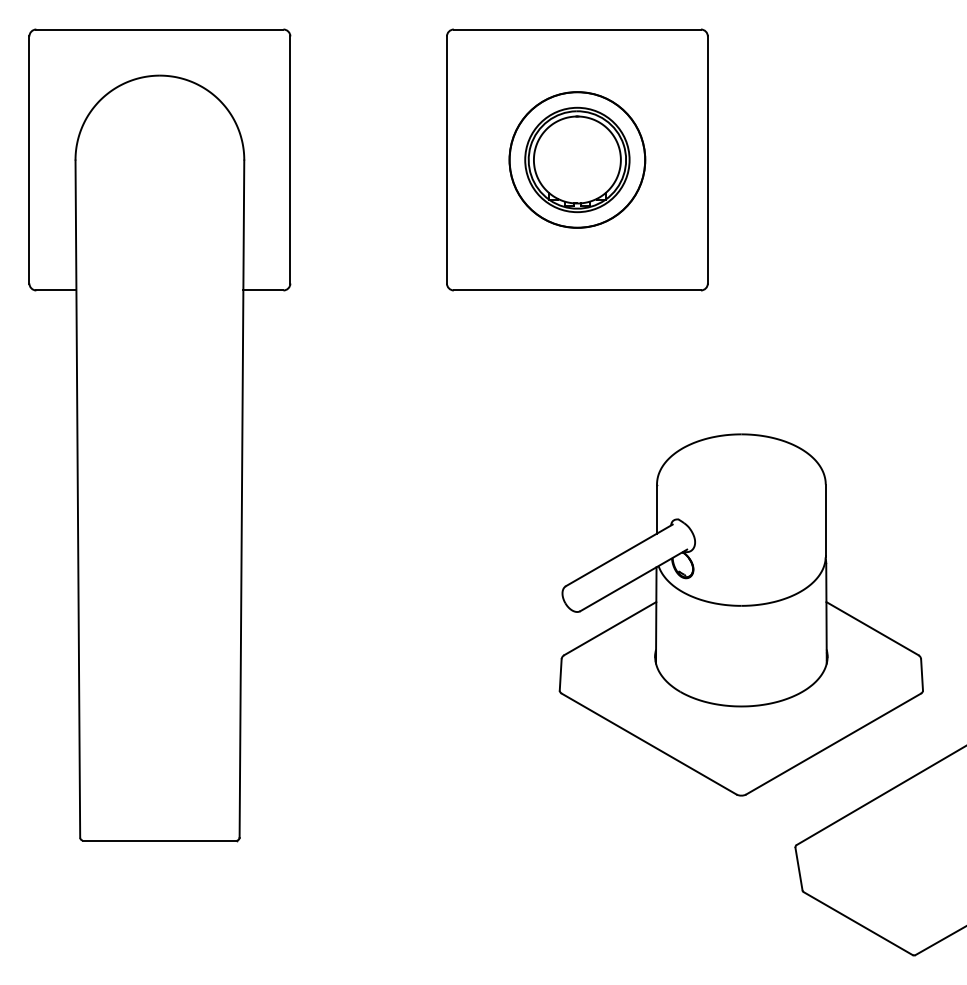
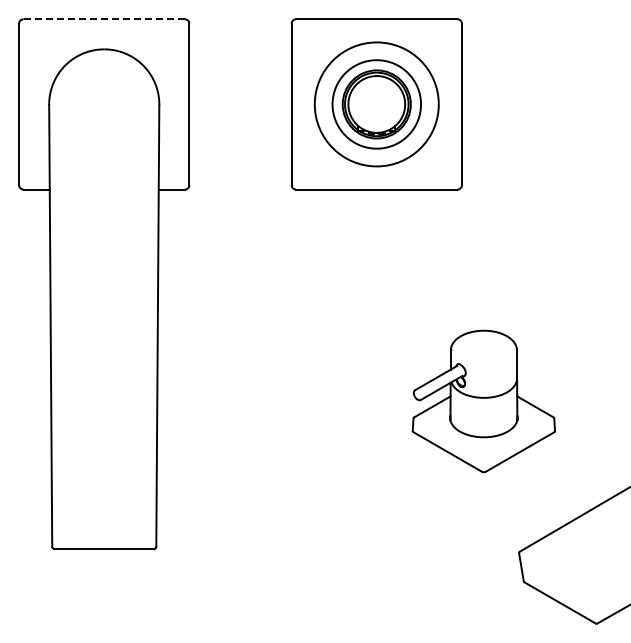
line: (160, 29) -> (104, 19), solid -> dashed
circle: (576, 160) -> (376, 104), size x1.4
part: (740, 615) -> (483, 401), size x0.6

